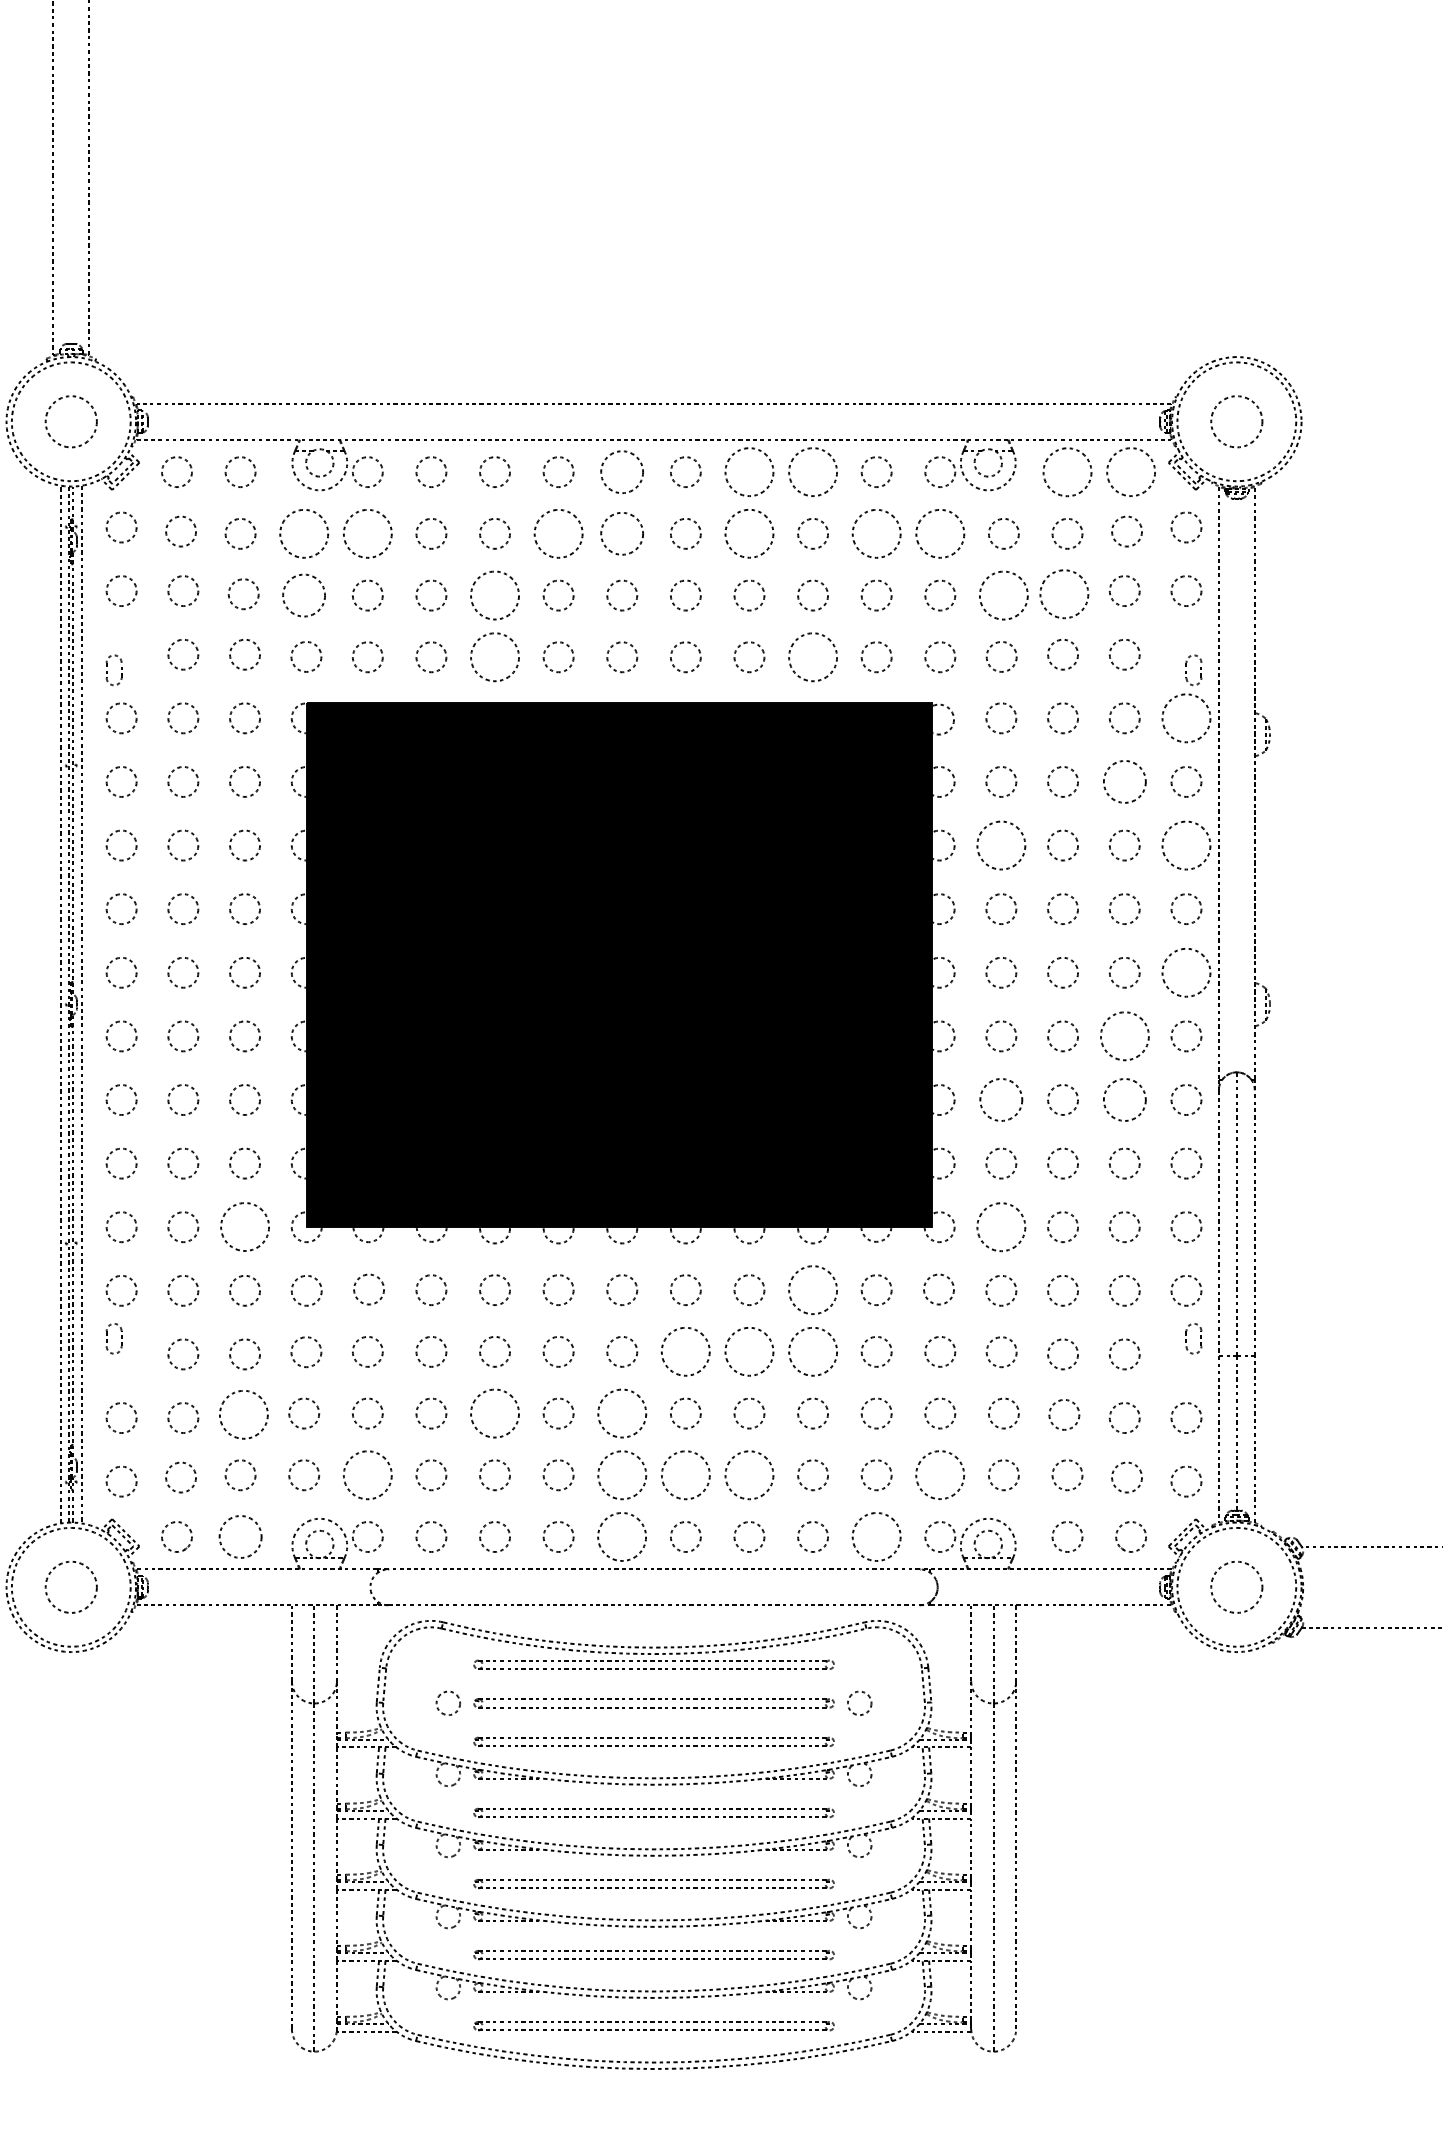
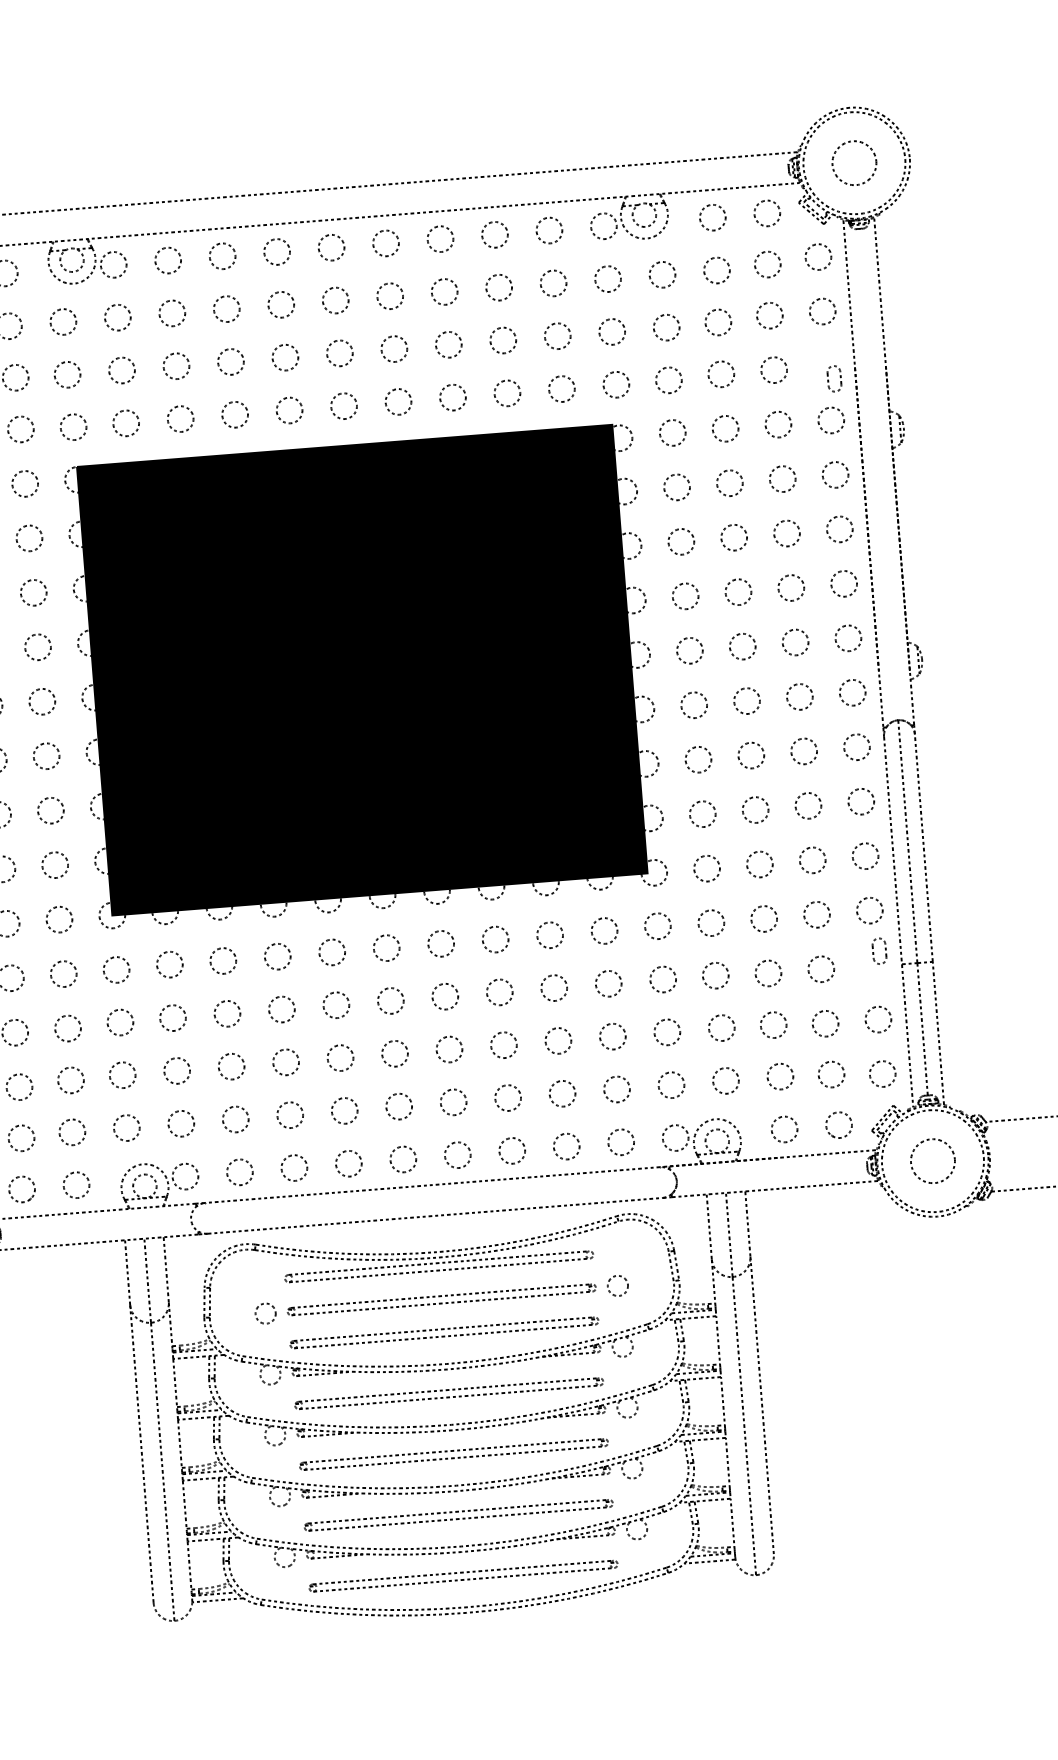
circle: (622, 471) -> (331, 247), size x0.71
circle: (1067, 471) -> (712, 217), size x0.62
circle: (749, 472) -> (440, 239), size x0.62
circle: (813, 472) -> (495, 235), size x0.62
circle: (1131, 472) -> (767, 213), size x0.62
circle: (304, 533) -> (63, 321), size x0.62
circle: (367, 533) -> (117, 317), size x0.62
circle: (558, 533) -> (281, 304), size x0.62
circle: (622, 533) -> (335, 300), size x0.71
circle: (749, 533) -> (444, 291), size x0.62
circle: (876, 533) -> (553, 283), size x0.62
circle: (940, 533) -> (608, 278), size x0.62
circle: (1064, 594) -> (718, 322), size x0.62
circle: (304, 595) -> (67, 374), size x0.71
circle: (495, 595) -> (231, 361), size x0.62
circle: (1003, 595) -> (666, 327), size x0.62
circle: (495, 657) -> (235, 414), size x0.62
circle: (813, 657) -> (507, 393), size x0.62
circle: (1186, 718) -> (831, 420), size x0.62
circle: (1124, 781) -> (782, 478), size x0.71
circle: (1001, 845) -> (681, 541), size x0.62
circle: (1186, 845) -> (839, 529), size x0.62
circle: (1186, 972) -> (848, 638), size x0.62
circle: (1124, 1036) -> (799, 697), size x0.62
circle: (1001, 1099) -> (698, 759), size x0.71
circle: (1124, 1099) -> (803, 751), size x0.71
circle: (244, 1227) -> (59, 919), size x0.62
circle: (1001, 1227) -> (707, 868), size x0.62
circle: (813, 1290) -> (550, 935), size x0.62
circle: (685, 1351) -> (445, 996), size x0.62
circle: (749, 1351) -> (499, 992), size x0.62
circle: (812, 1351) -> (553, 987), size x0.62
circle: (495, 1413) -> (286, 1062), size x0.62
circle: (622, 1413) -> (395, 1053), size x0.62
circle: (243, 1414) -> (70, 1080), size x0.62
circle: (367, 1475) -> (181, 1124), size x0.62
circle: (622, 1475) -> (399, 1106), size x0.62
circle: (685, 1475) -> (453, 1102), size x0.62
circle: (749, 1475) -> (508, 1098), size x0.62
circle: (940, 1475) -> (671, 1085), size x0.62
circle: (240, 1536) -> (76, 1184), size x0.71
circle: (622, 1536) -> (403, 1159), size x0.62
circle: (876, 1536) -> (621, 1141), size x0.62

